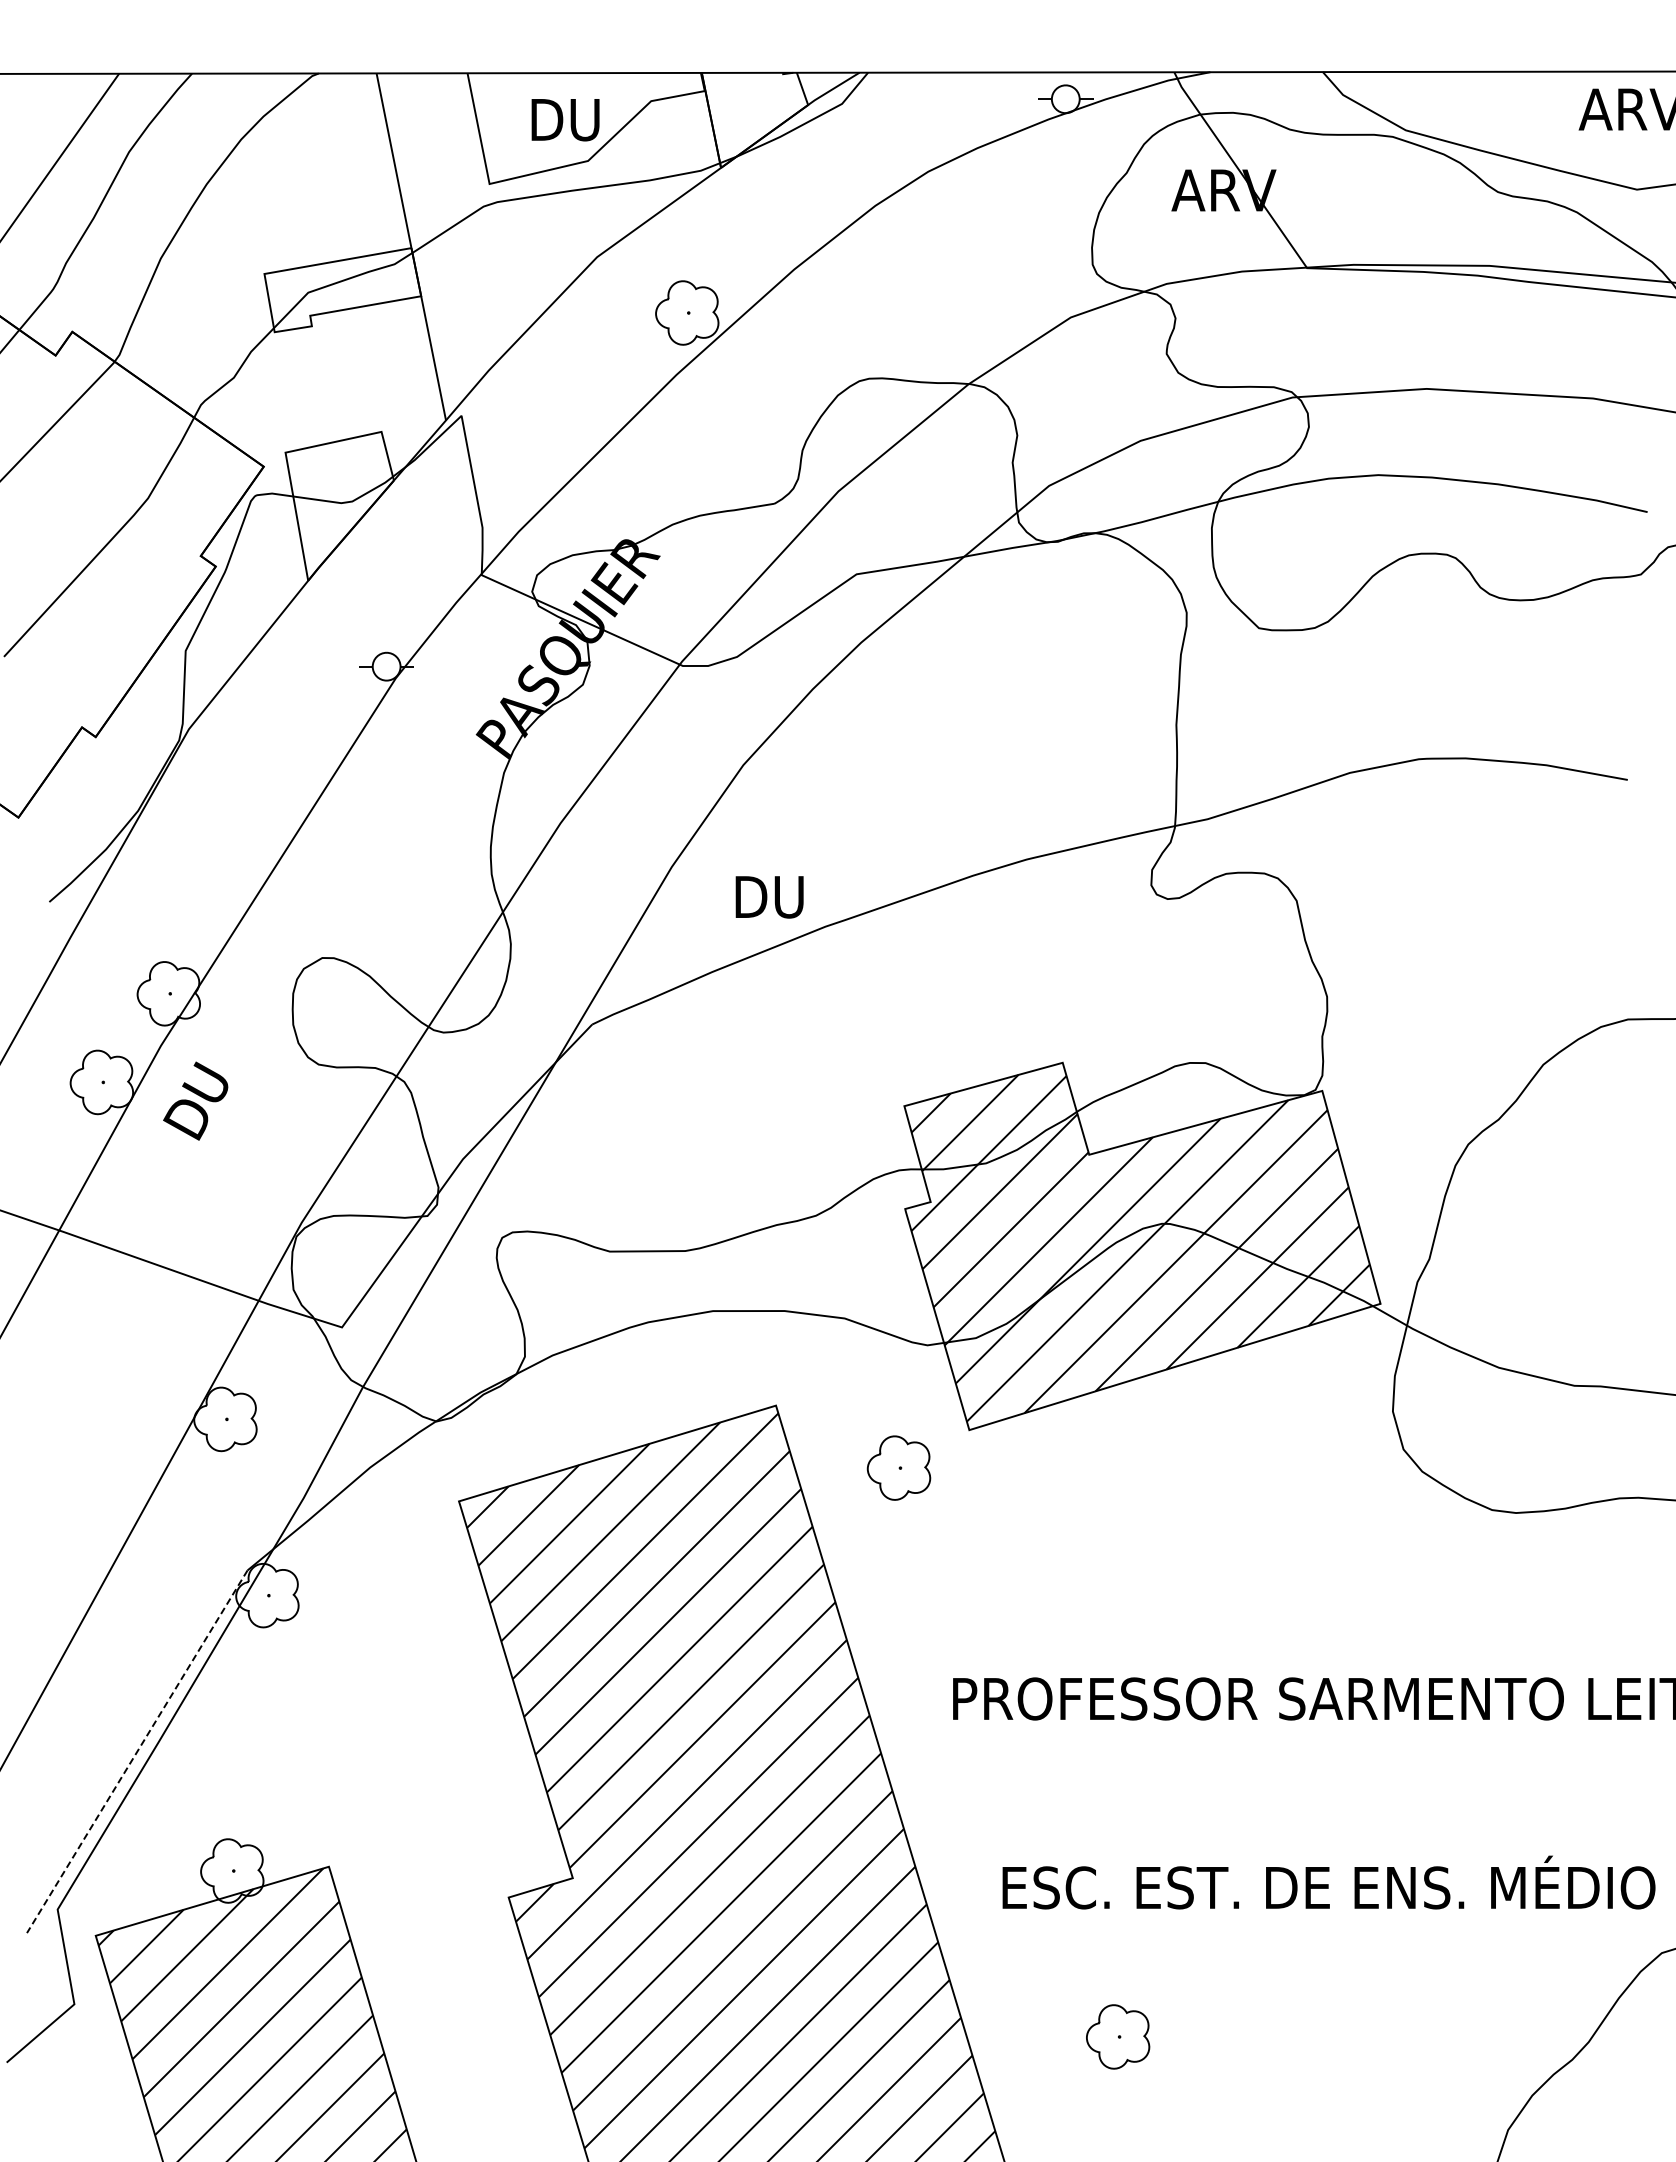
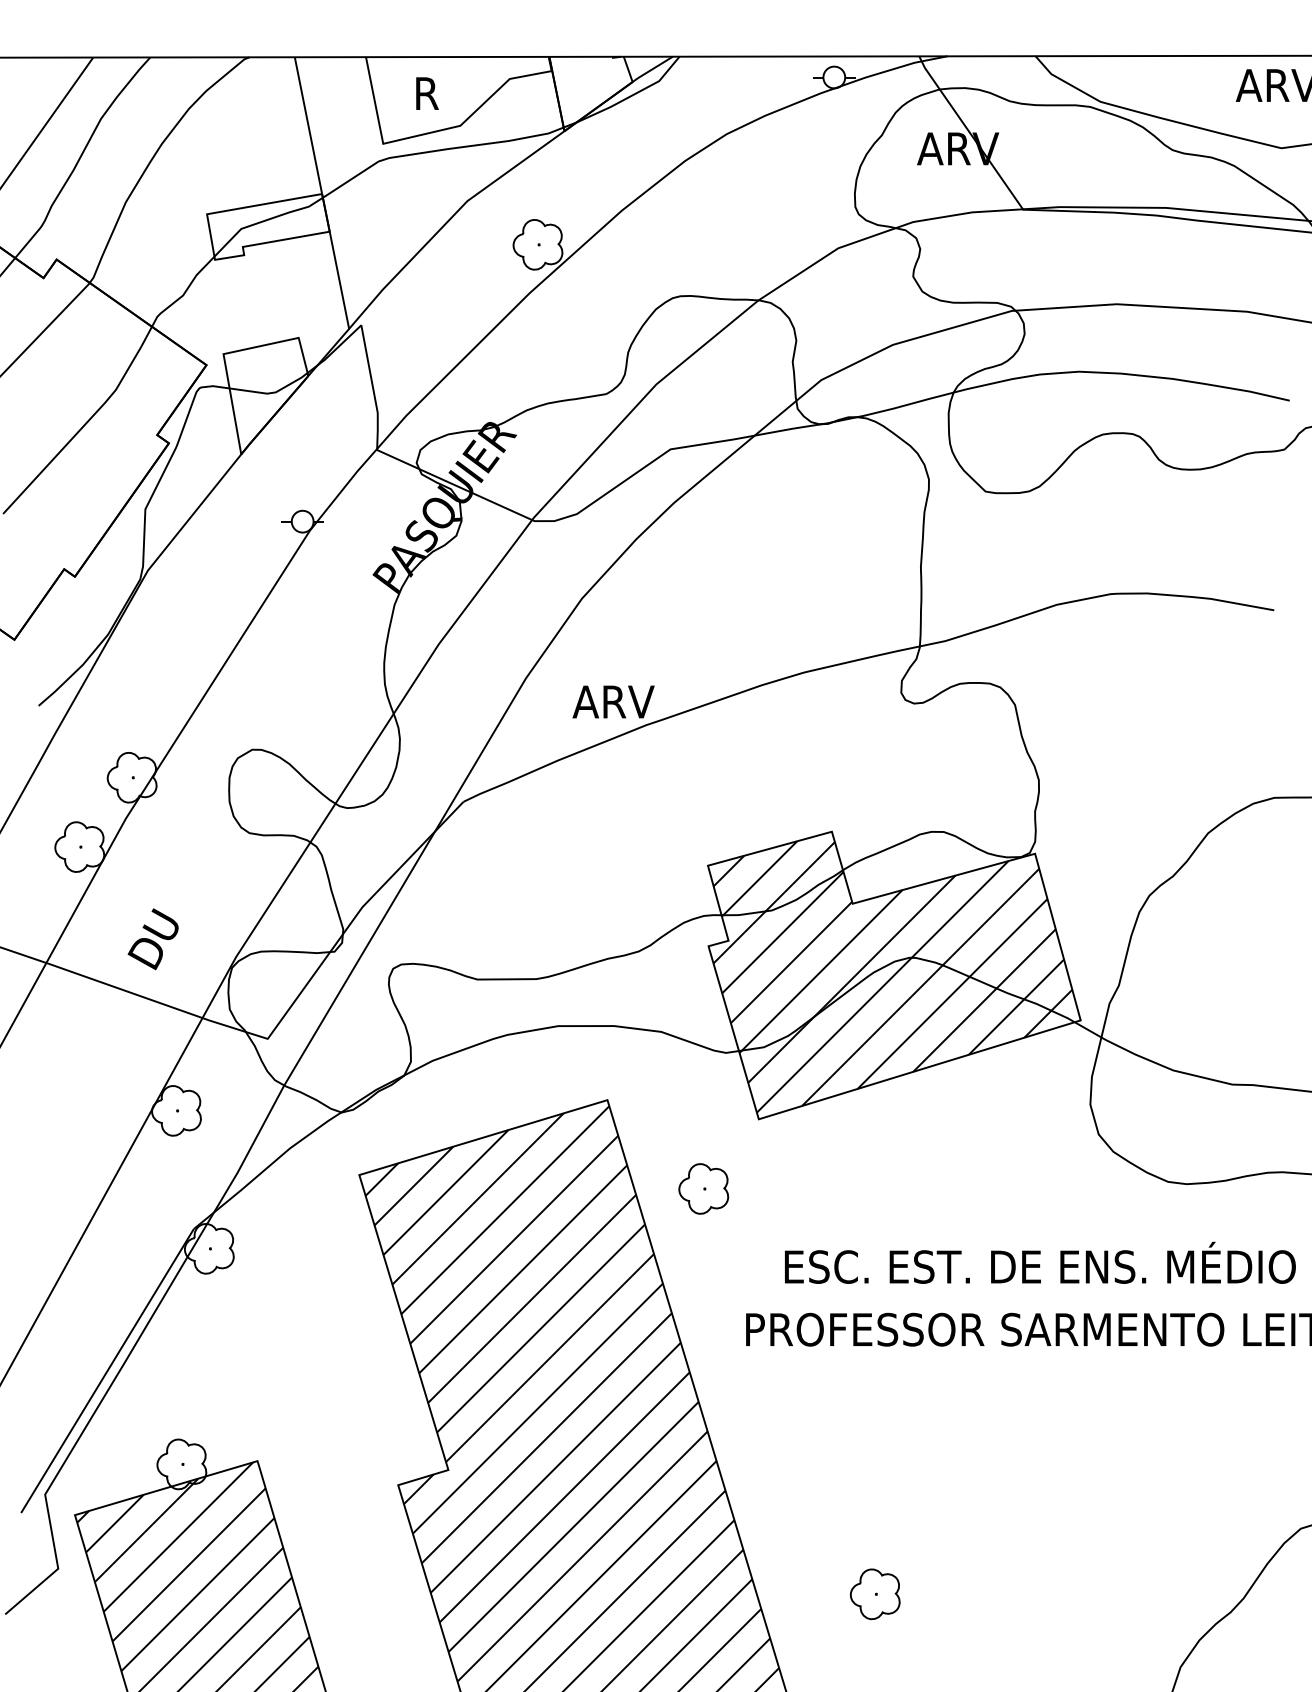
text: (567, 120) -> (444, 94), DU -> R
text: (783, 897) -> (613, 702), DU -> ARV
text: (195, 1100) -> (153, 938), moved
part: (898, 1467) -> (703, 1188), moved
line: (137, 1752) -> (107, 1371), dashed -> solid
text: (1328, 1882) -> (1039, 1262), moved

